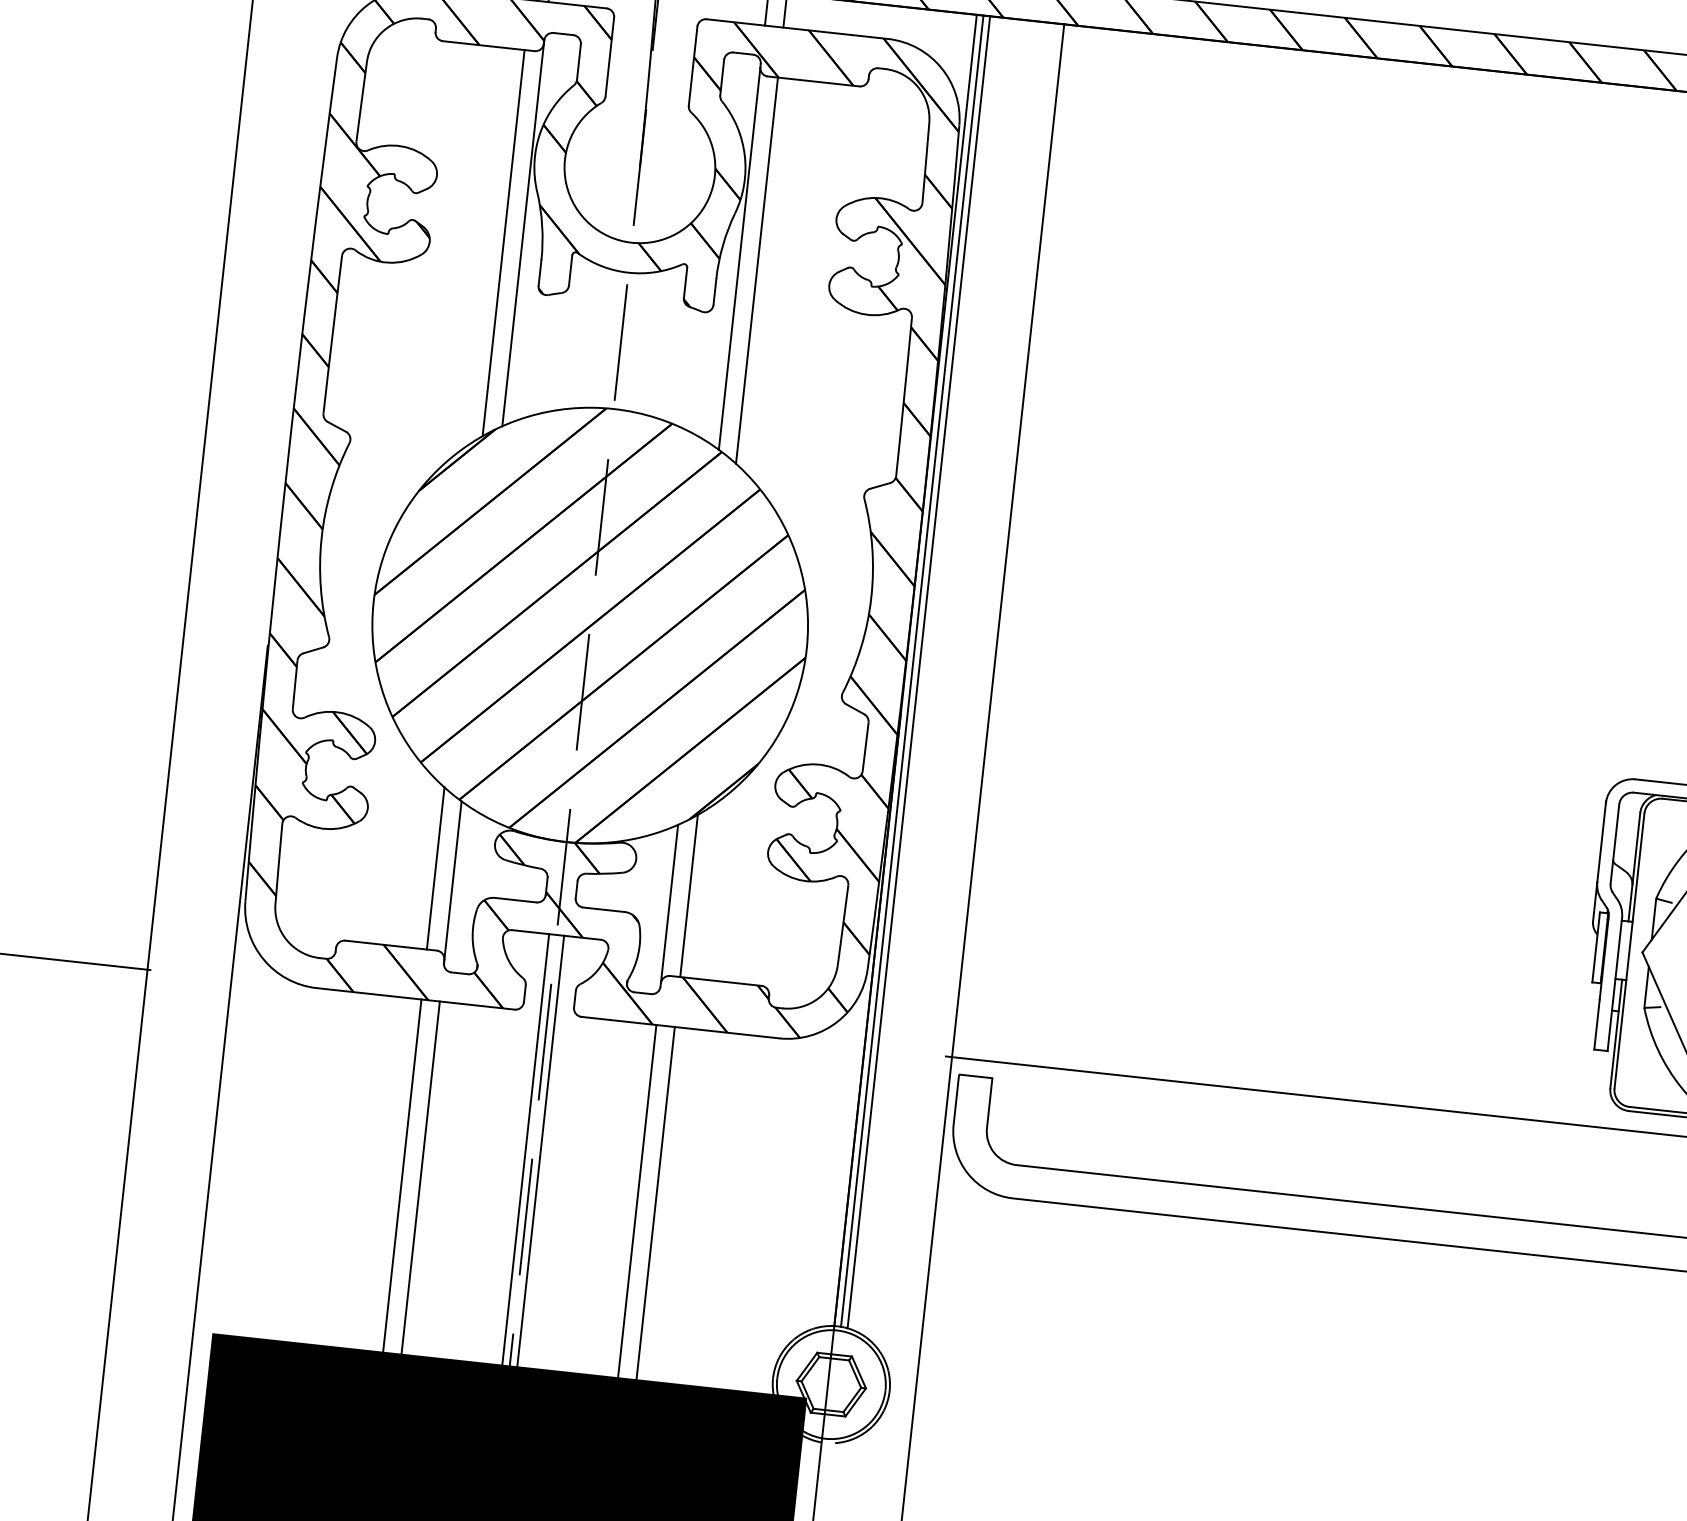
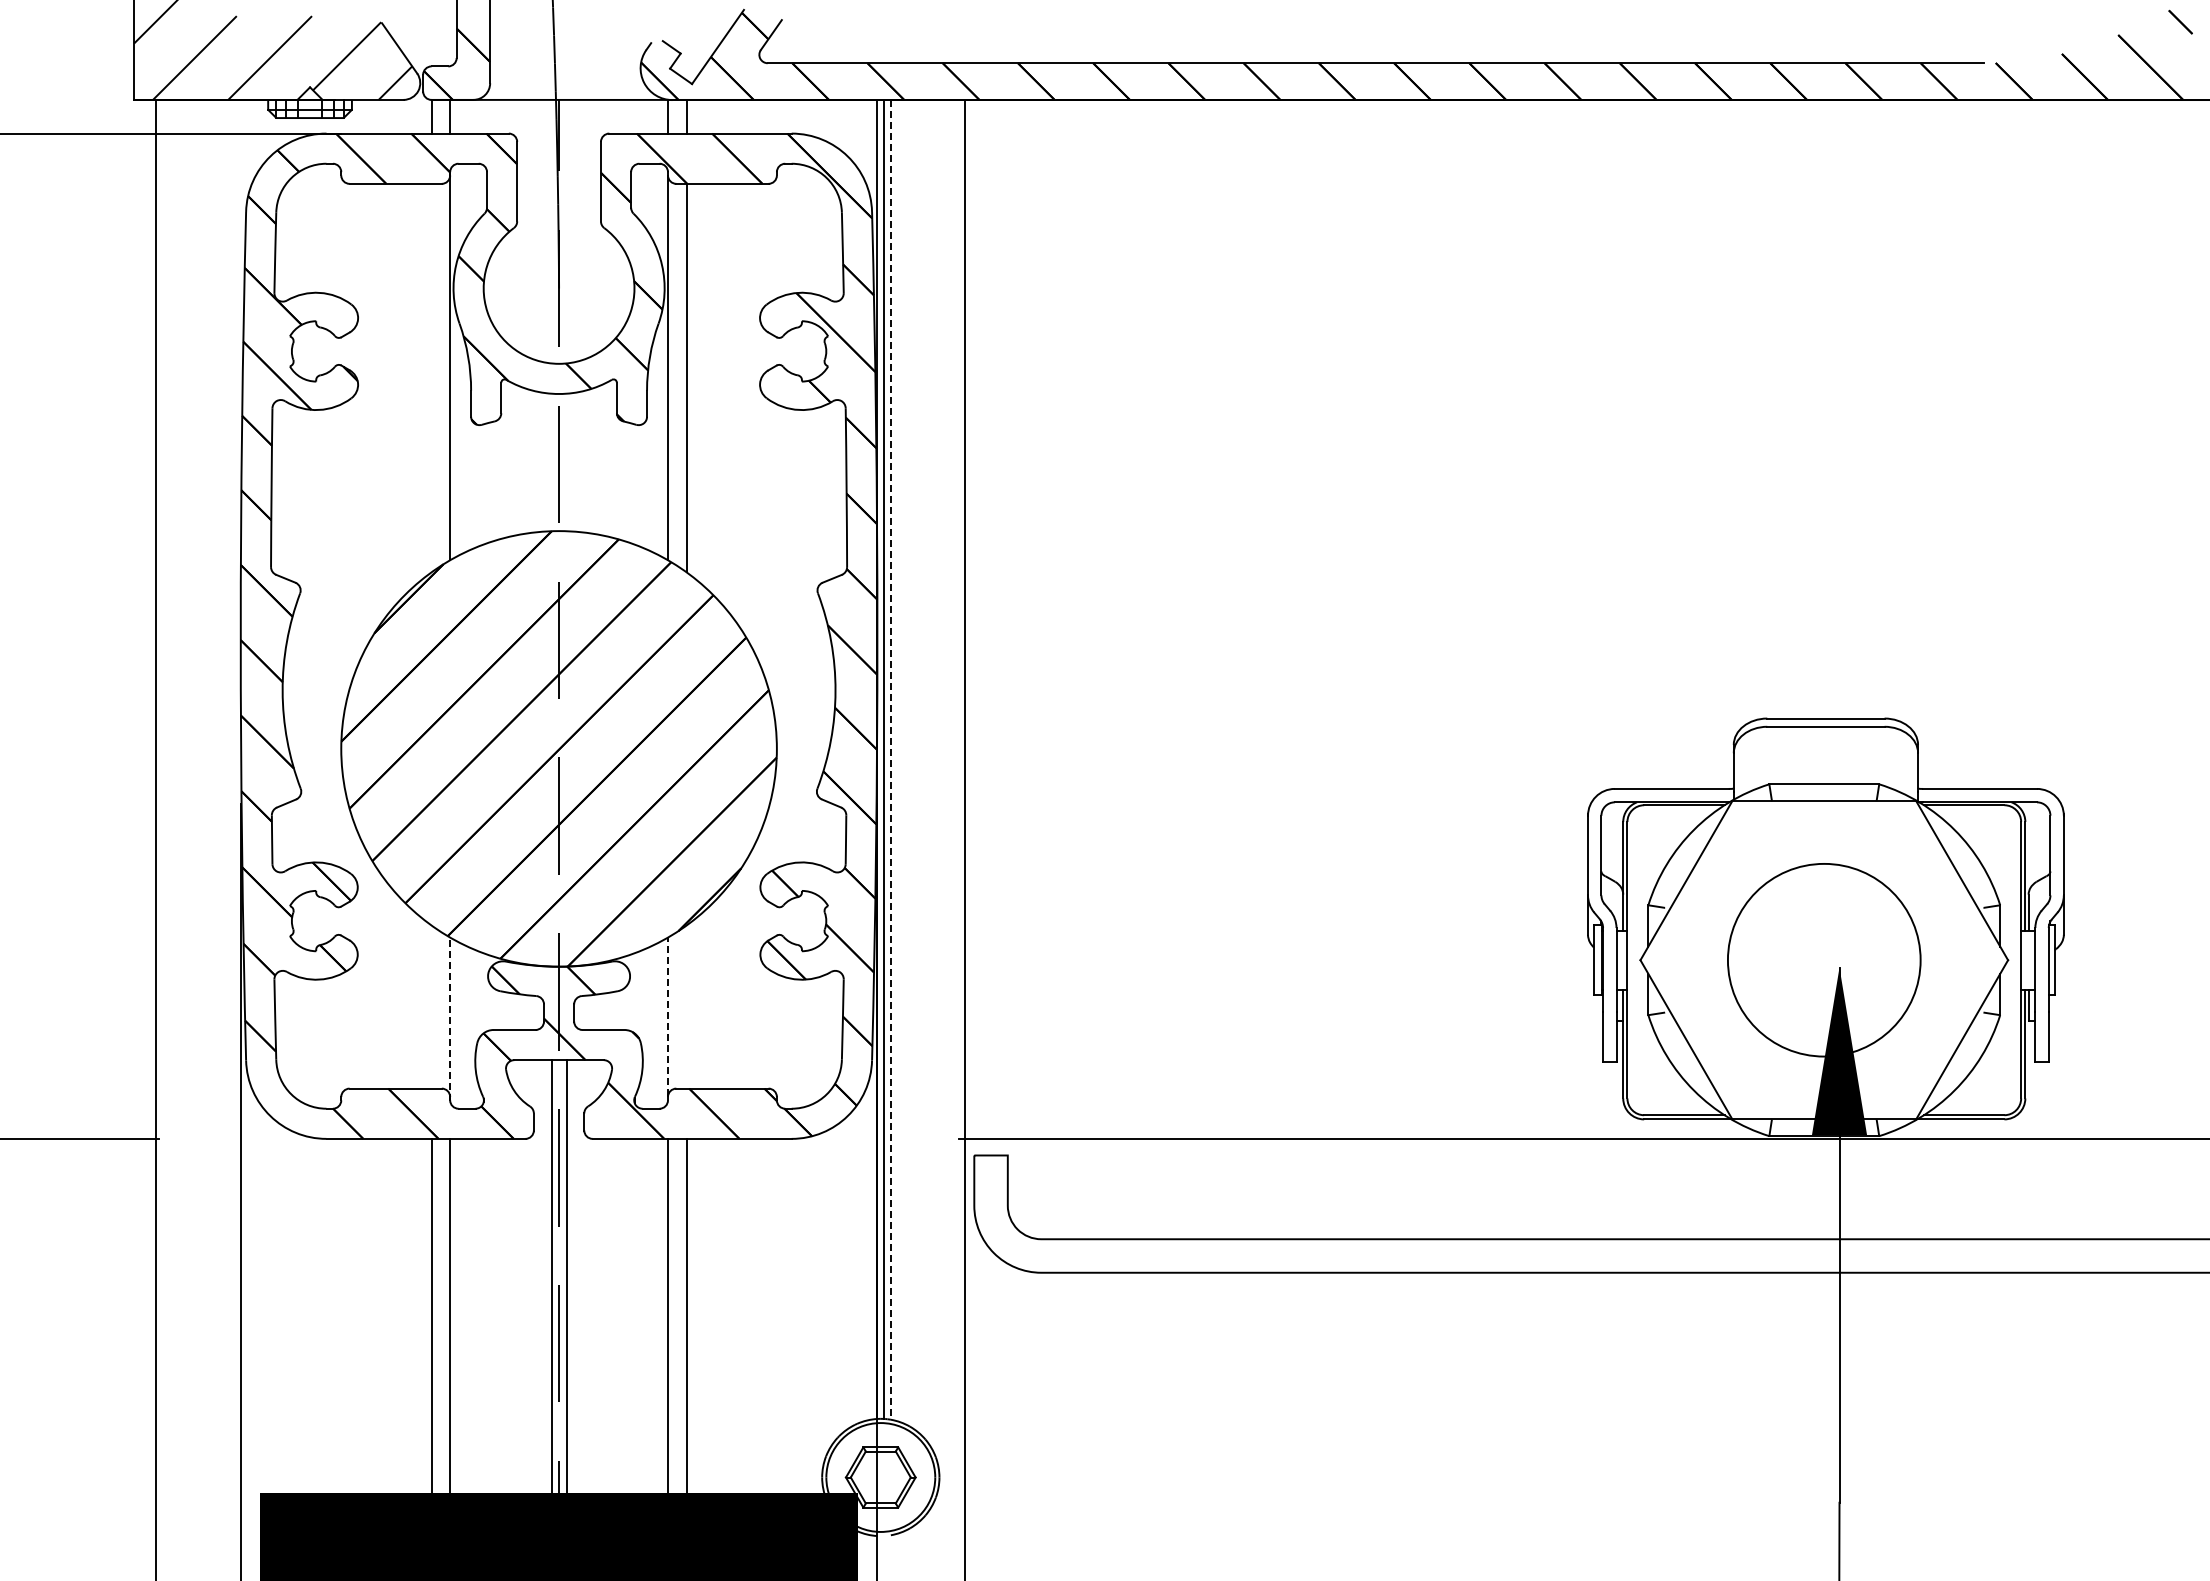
line: (503, 242) -> (431, 377), removed
line: (918, 671) -> (890, 759), solid -> dashed
line: (435, 867) -> (431, 1006), removed
line: (453, 882) -> (450, 1019), solid -> dashed
line: (689, 895) -> (686, 1006), removed
line: (670, 903) -> (668, 1016), solid -> dashed

